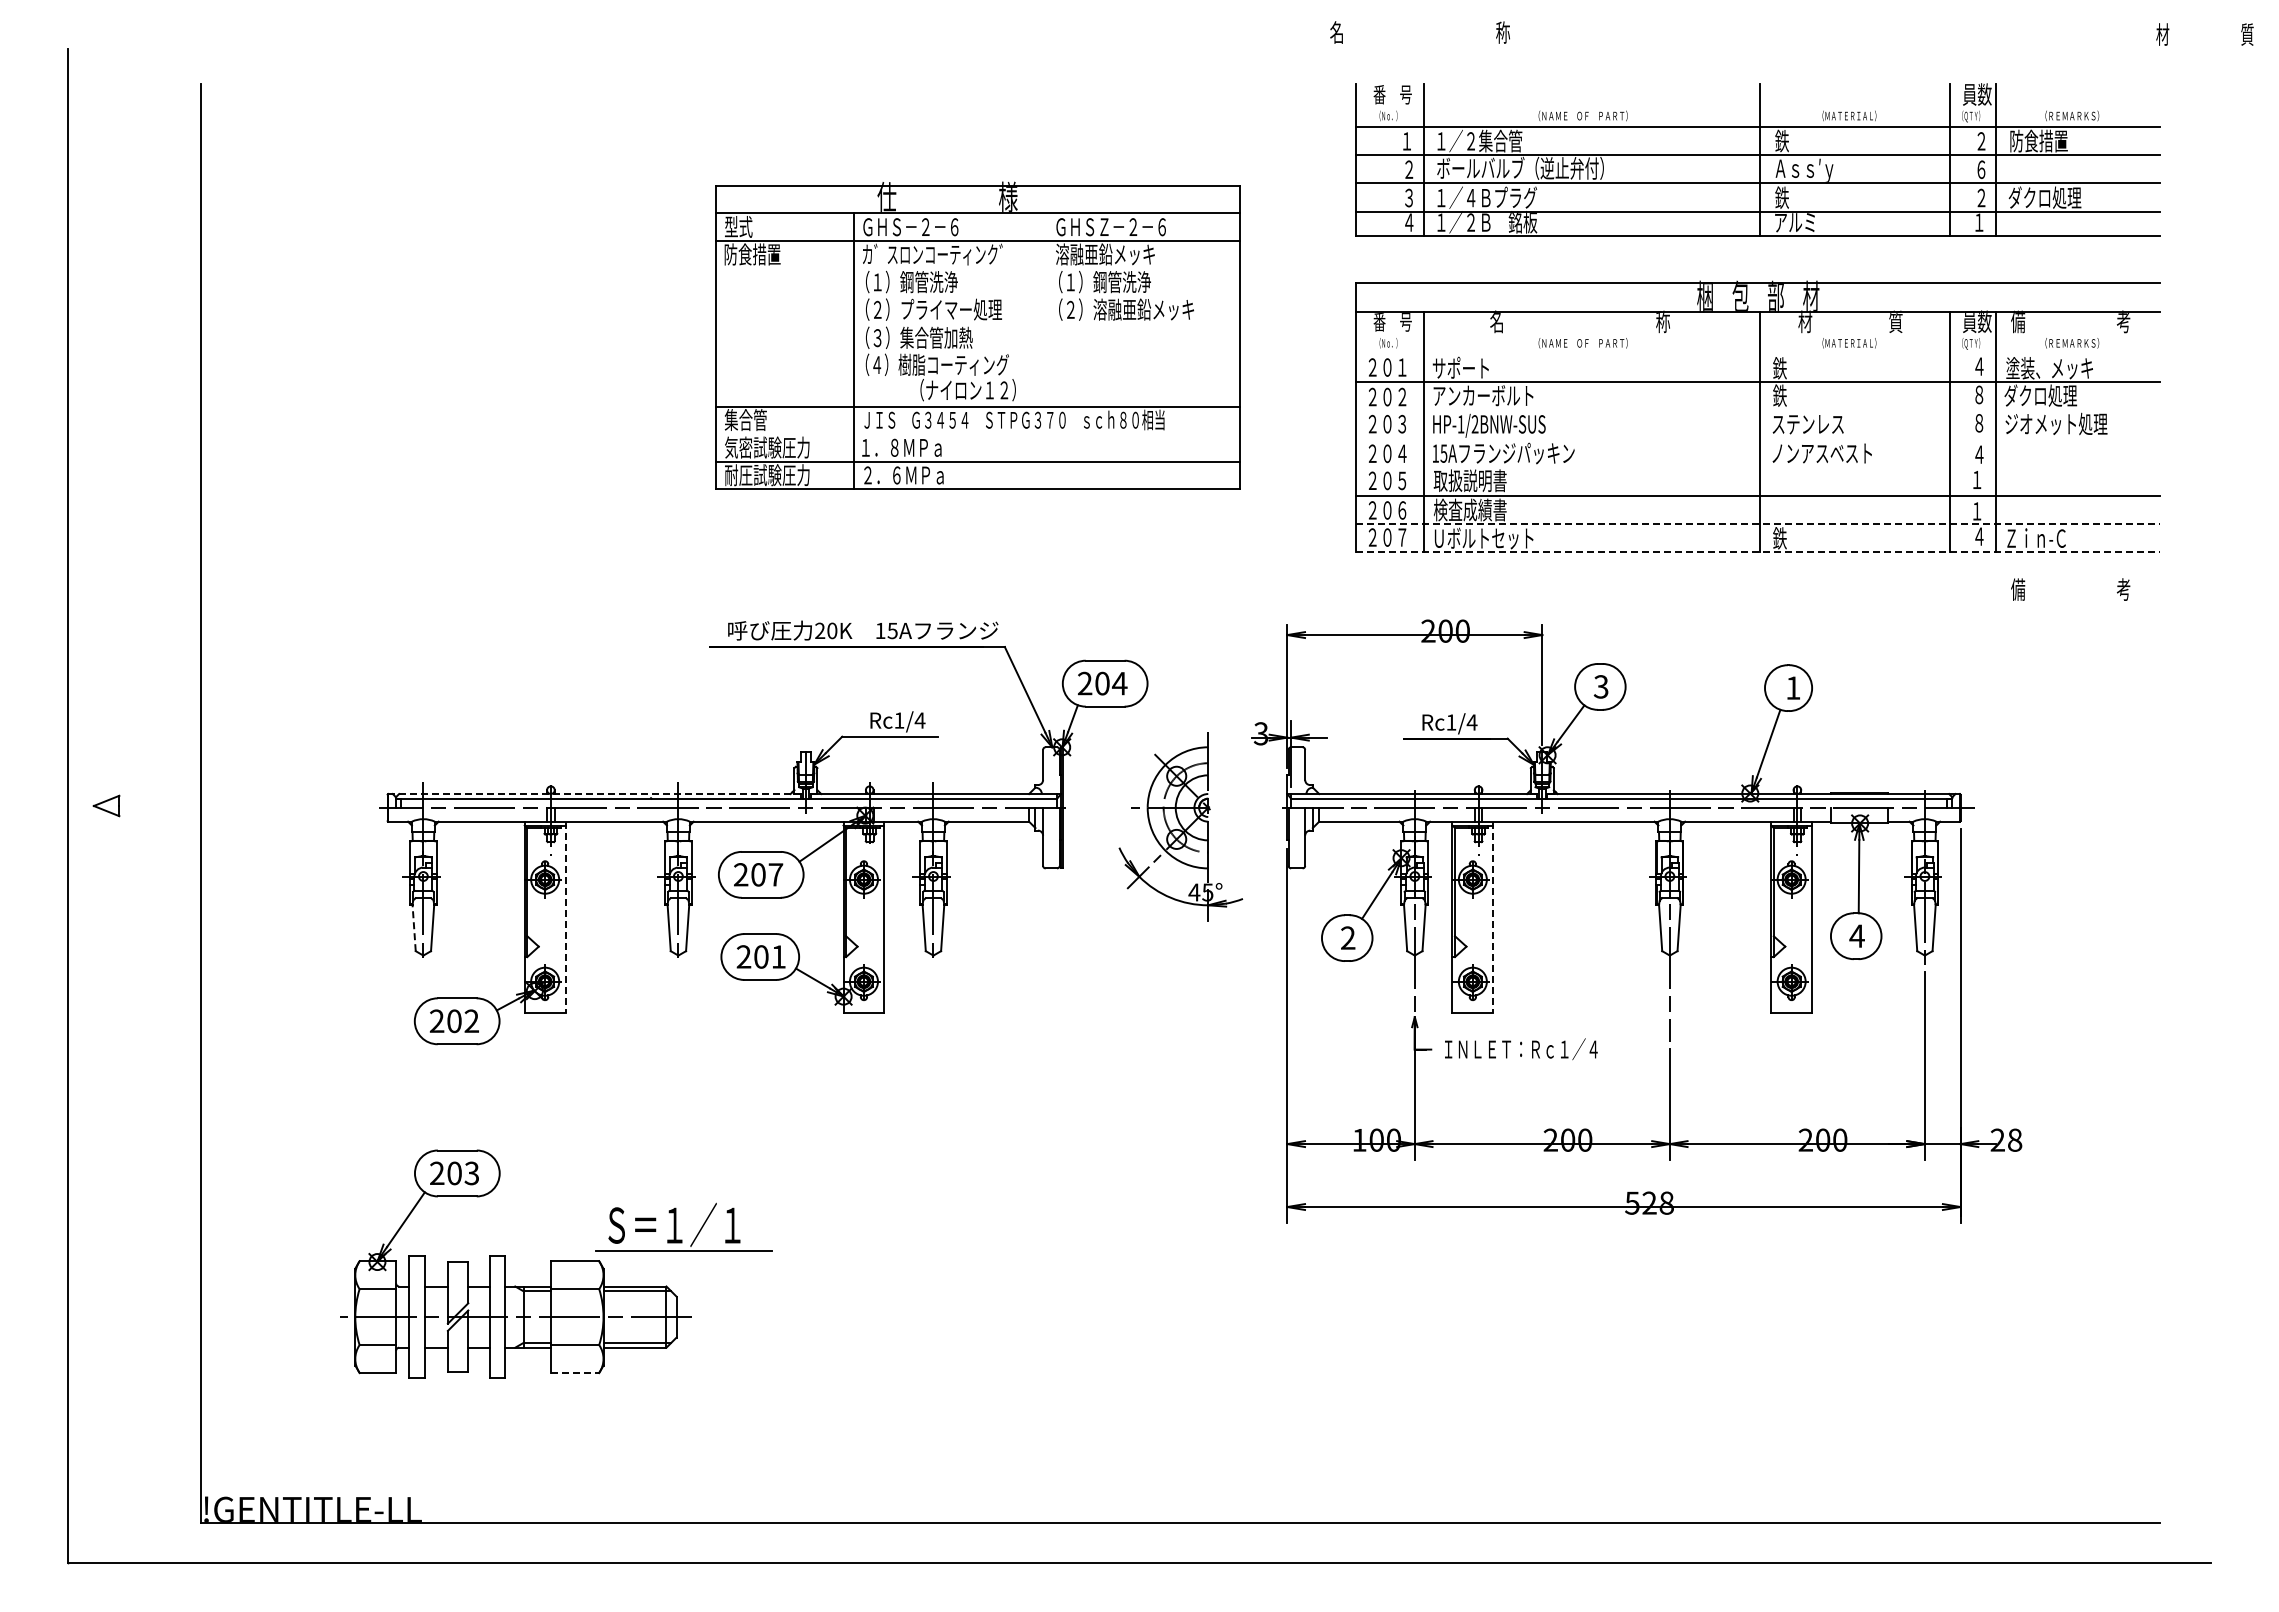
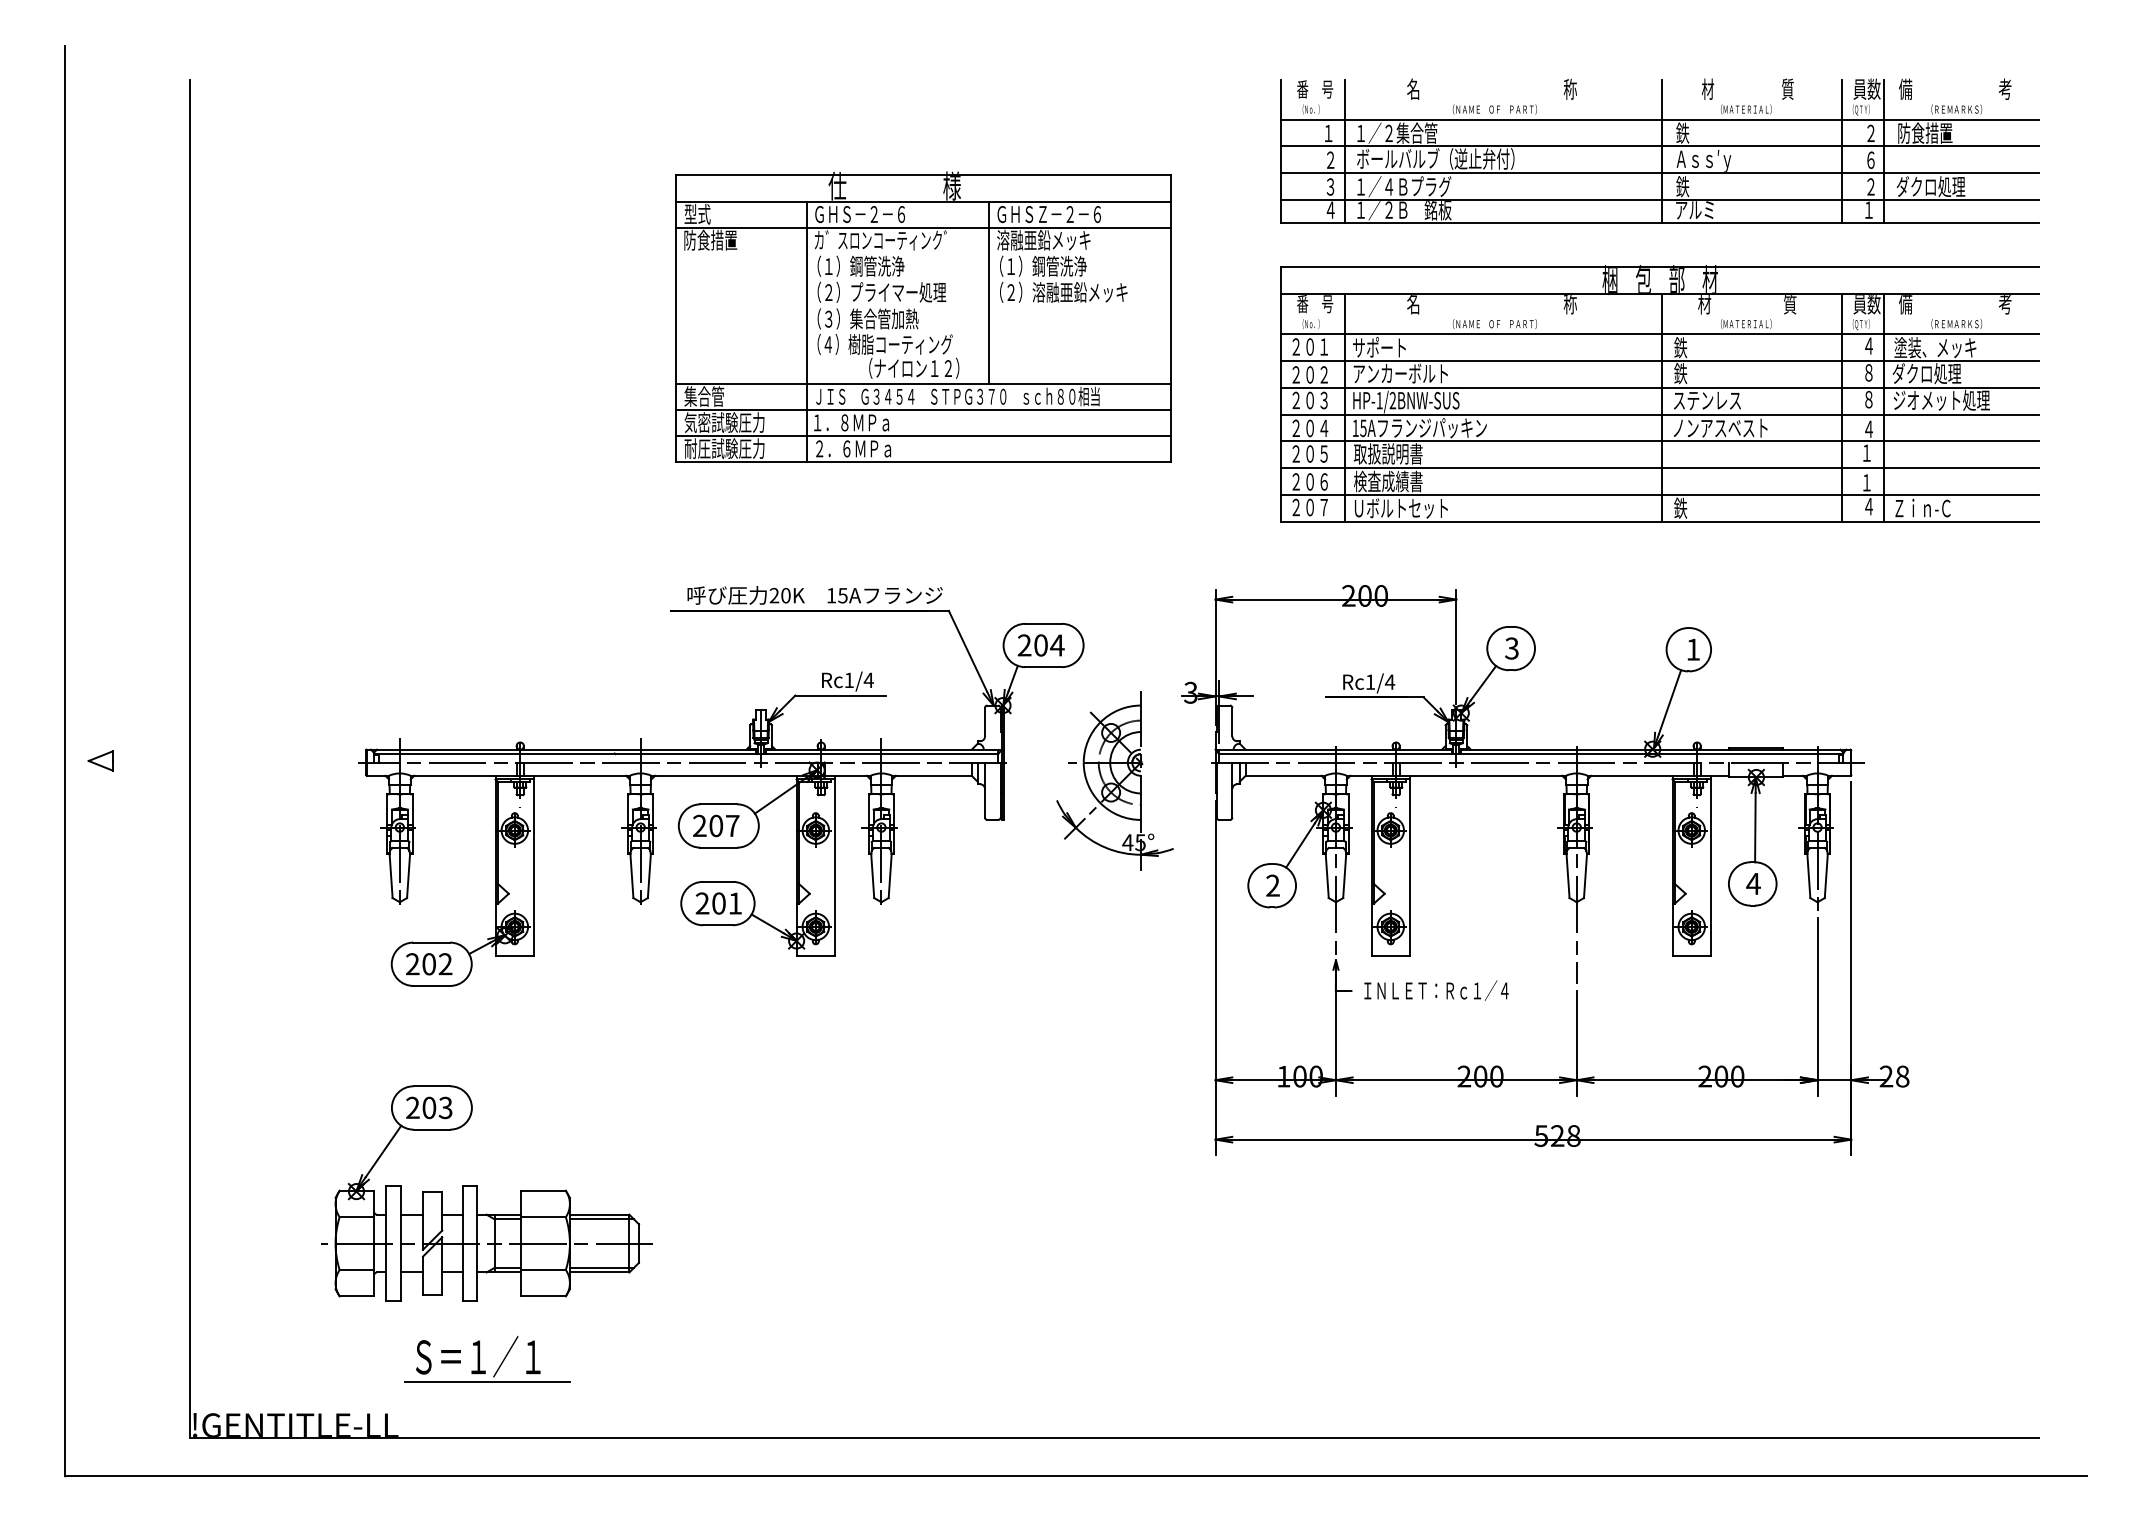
text: (1419, 32) -> (1491, 89), moved
text: (2204, 34) -> (1747, 89), moved
line: (1047, 309) -> (989, 292), added
line: (1757, 354) -> (1659, 334), added
line: (1757, 410) -> (1659, 387), added
line: (978, 434) -> (923, 410), added
line: (1757, 439) -> (1659, 414), added
line: (1757, 467) -> (1659, 441), added
line: (1758, 524) -> (1660, 495), dashed -> solid
line: (1758, 552) -> (1660, 521), dashed -> solid
text: (2070, 589) -> (1955, 89), moved
line: (595, 794) -> (562, 750), dashed -> solid
line: (565, 917) -> (534, 866), dashed -> solid
line: (1493, 917) -> (1410, 866), dashed -> solid
line: (414, 927) -> (391, 875), dashed -> solid
part: (676, 1226) -> (480, 1358), moved
line: (575, 1373) -> (543, 1296), dashed -> solid

